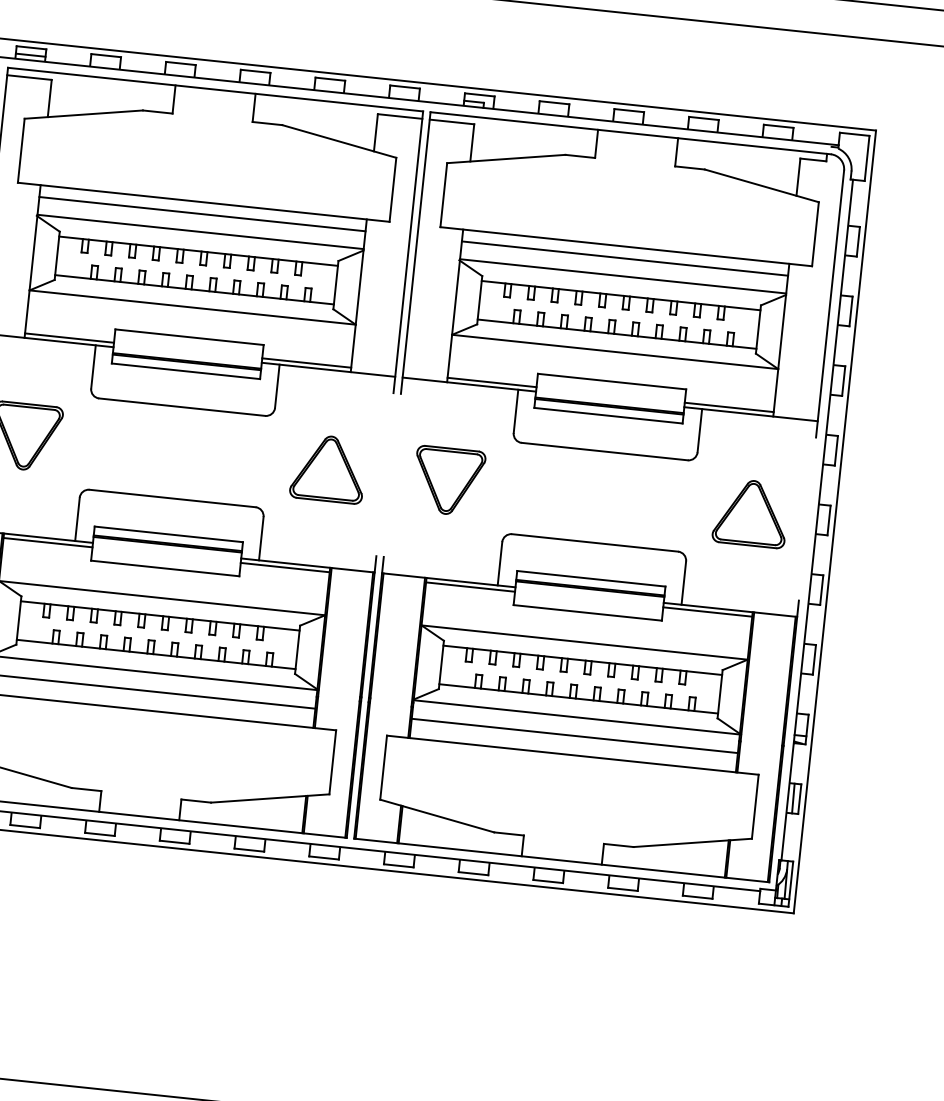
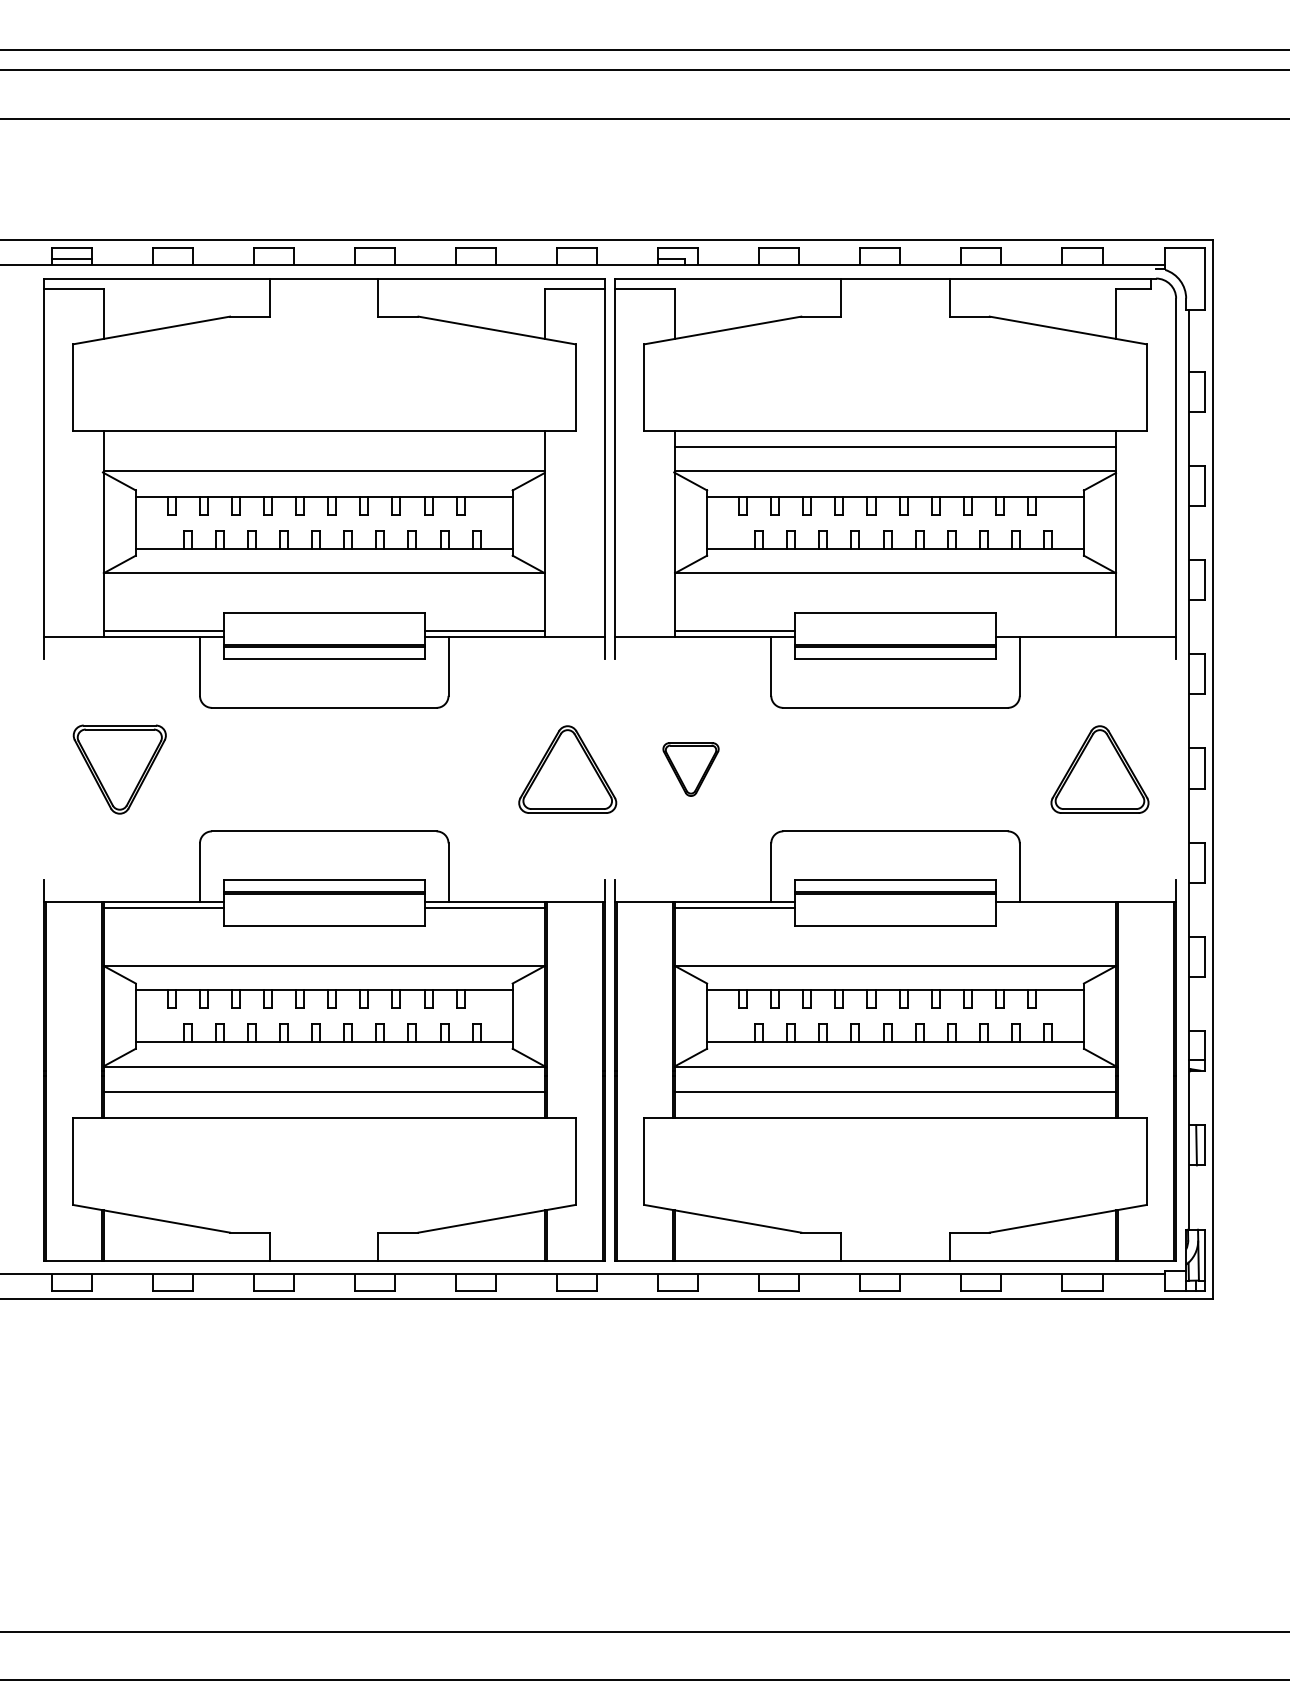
line: (201, 213) -> (323, 446), removed
line: (728, 407) -> (1055, 631), removed
part: (328, 468) -> (567, 769), moved
part: (448, 481) -> (690, 769), size x0.6
line: (707, 611) -> (1055, 907), removed

